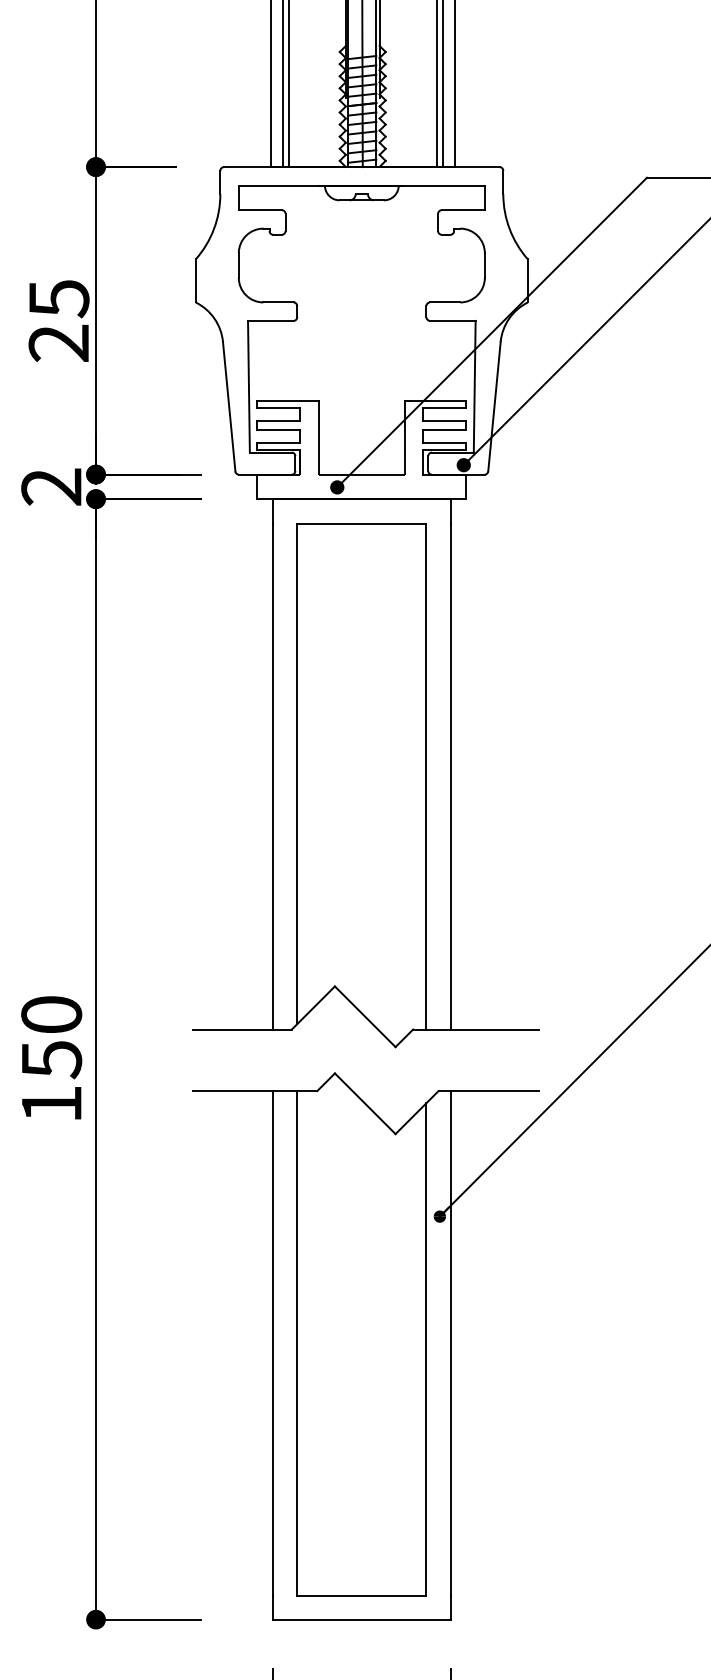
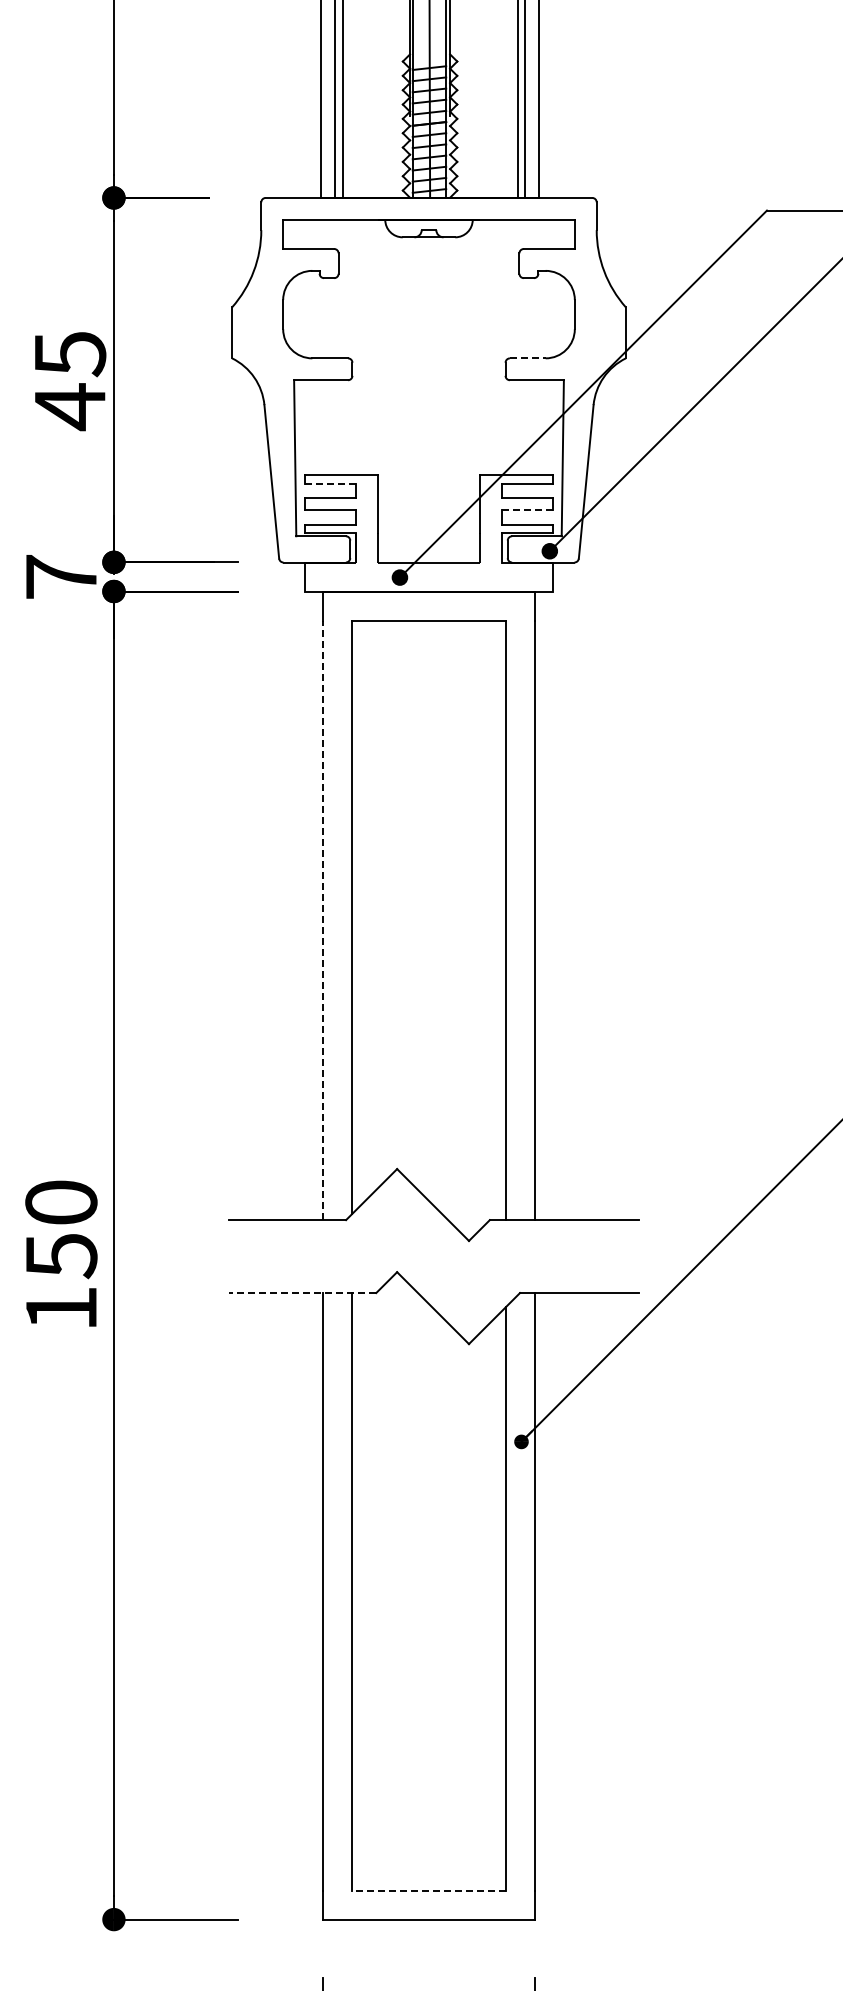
line: (444, 302) -> (527, 358), solid -> dashed
text: (58, 343) -> (69, 407), 25 -> 45
line: (278, 408) -> (330, 483), solid -> dashed
line: (444, 430) -> (527, 510), solid -> dashed
text: (50, 487) -> (60, 577), 2 -> 7
line: (272, 776) -> (323, 920), solid -> dashed
line: (255, 1091) -> (302, 1293), solid -> dashed
line: (362, 1595) -> (429, 1890), solid -> dashed

